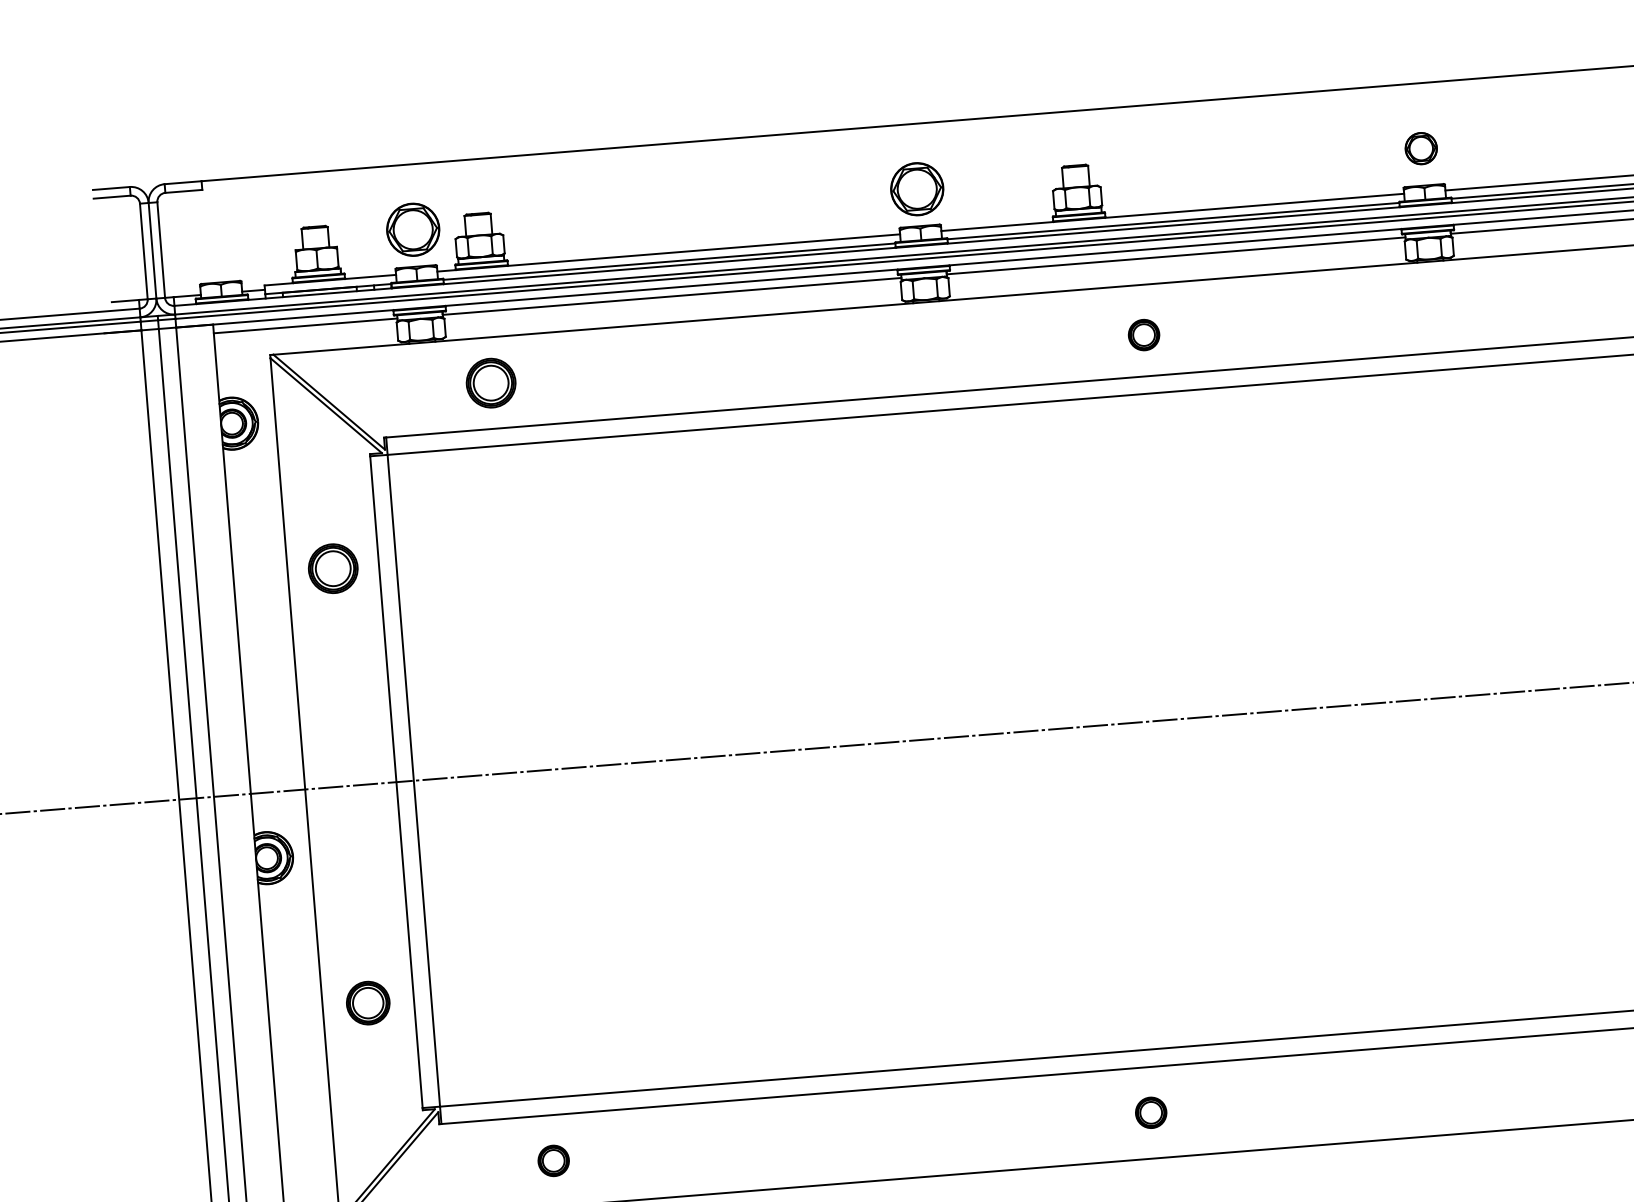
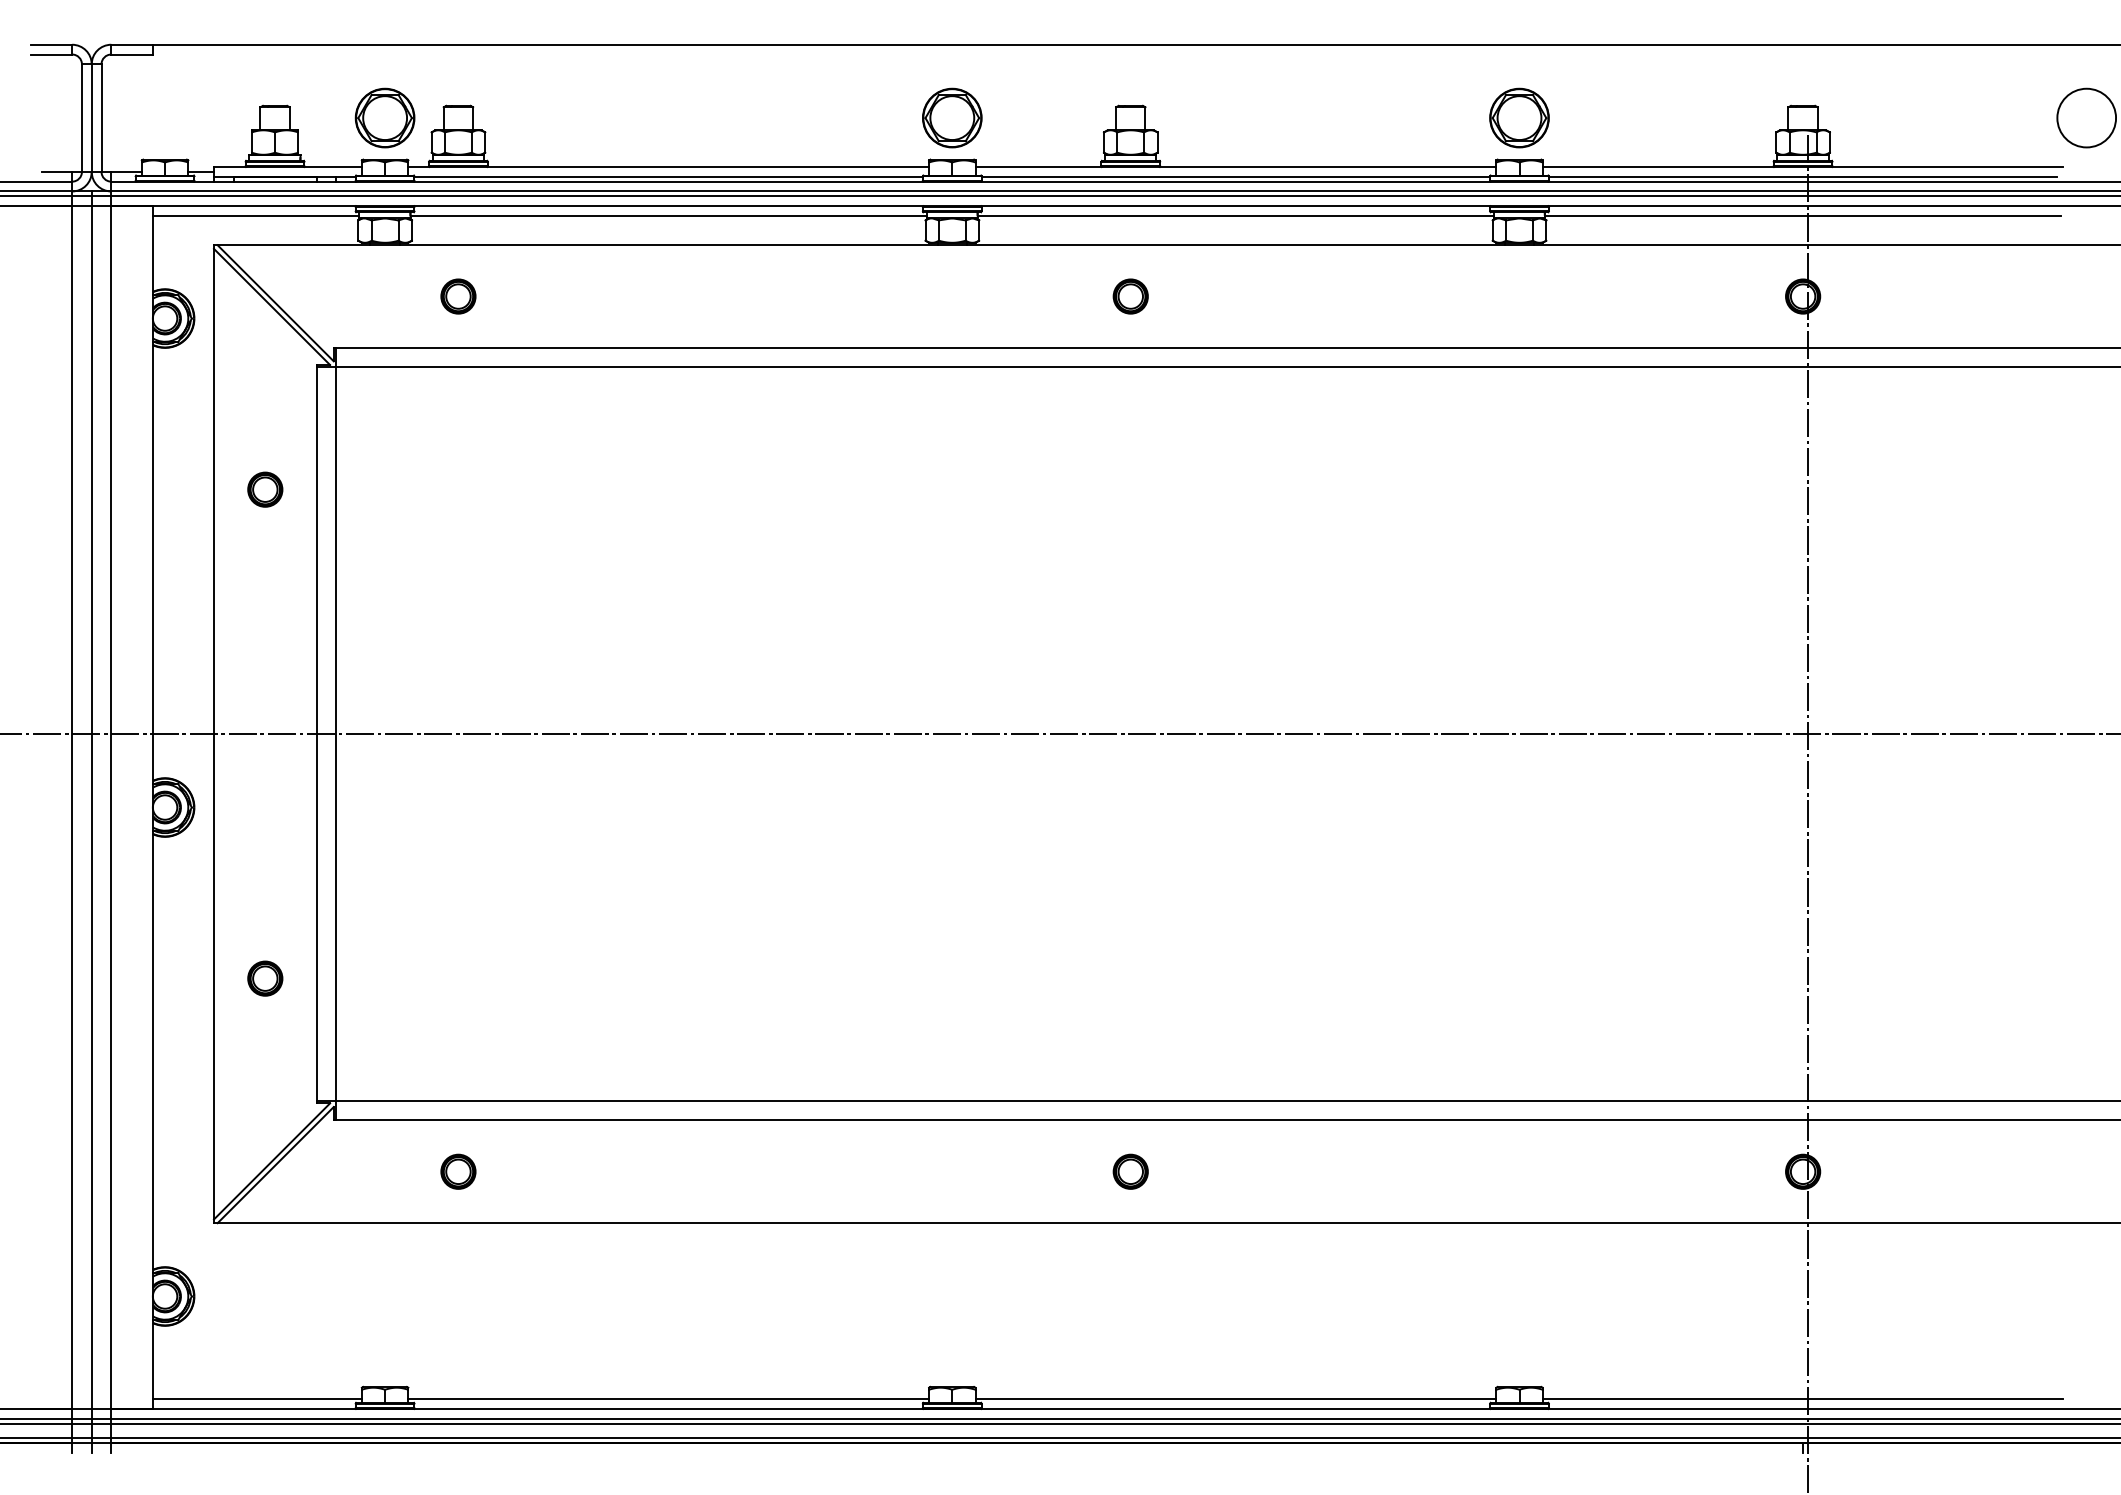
part: (1421, 148) -> (1519, 117), size x1.67
part: (1143, 335) -> (1130, 296), moved
part: (491, 383) -> (458, 296), size x0.62
part: (333, 568) -> (265, 489), size x0.62
part: (368, 1002) -> (265, 978), size x0.71

